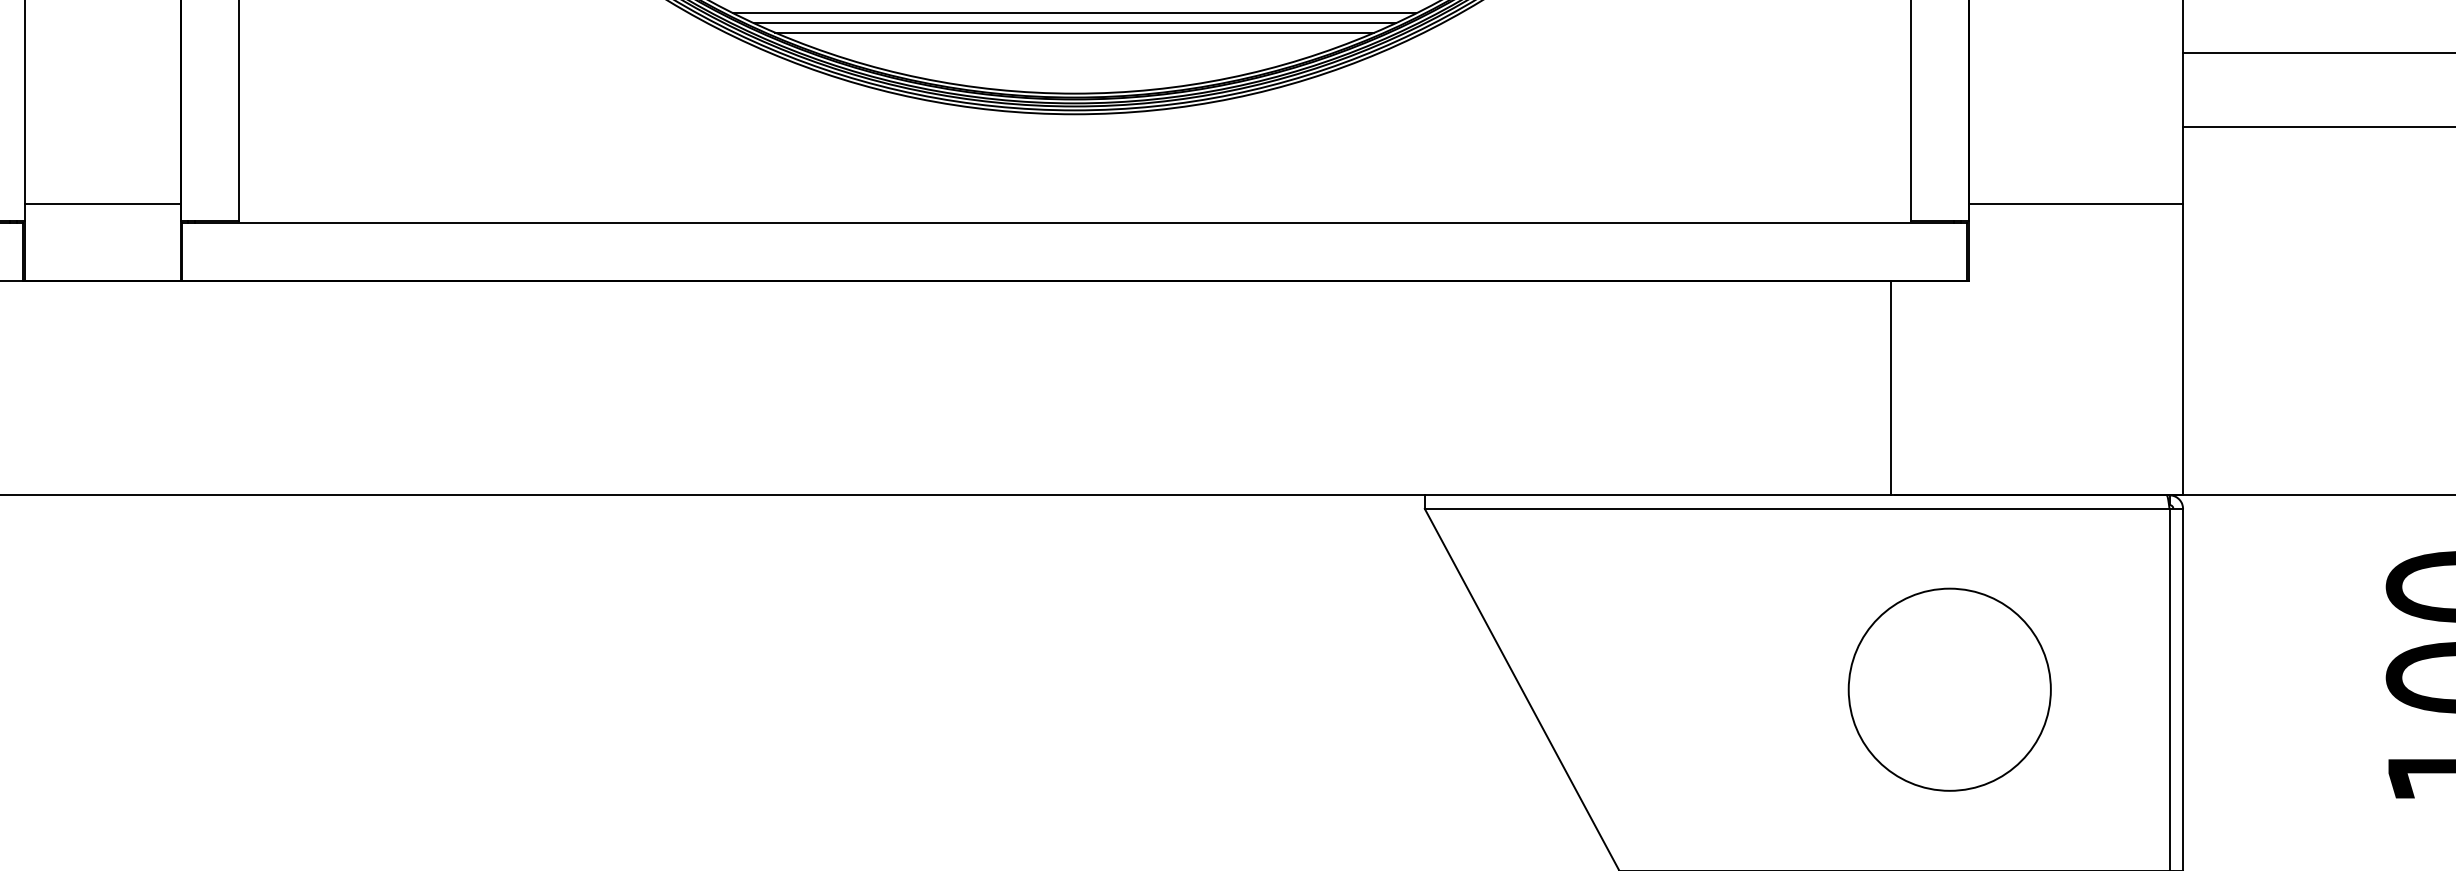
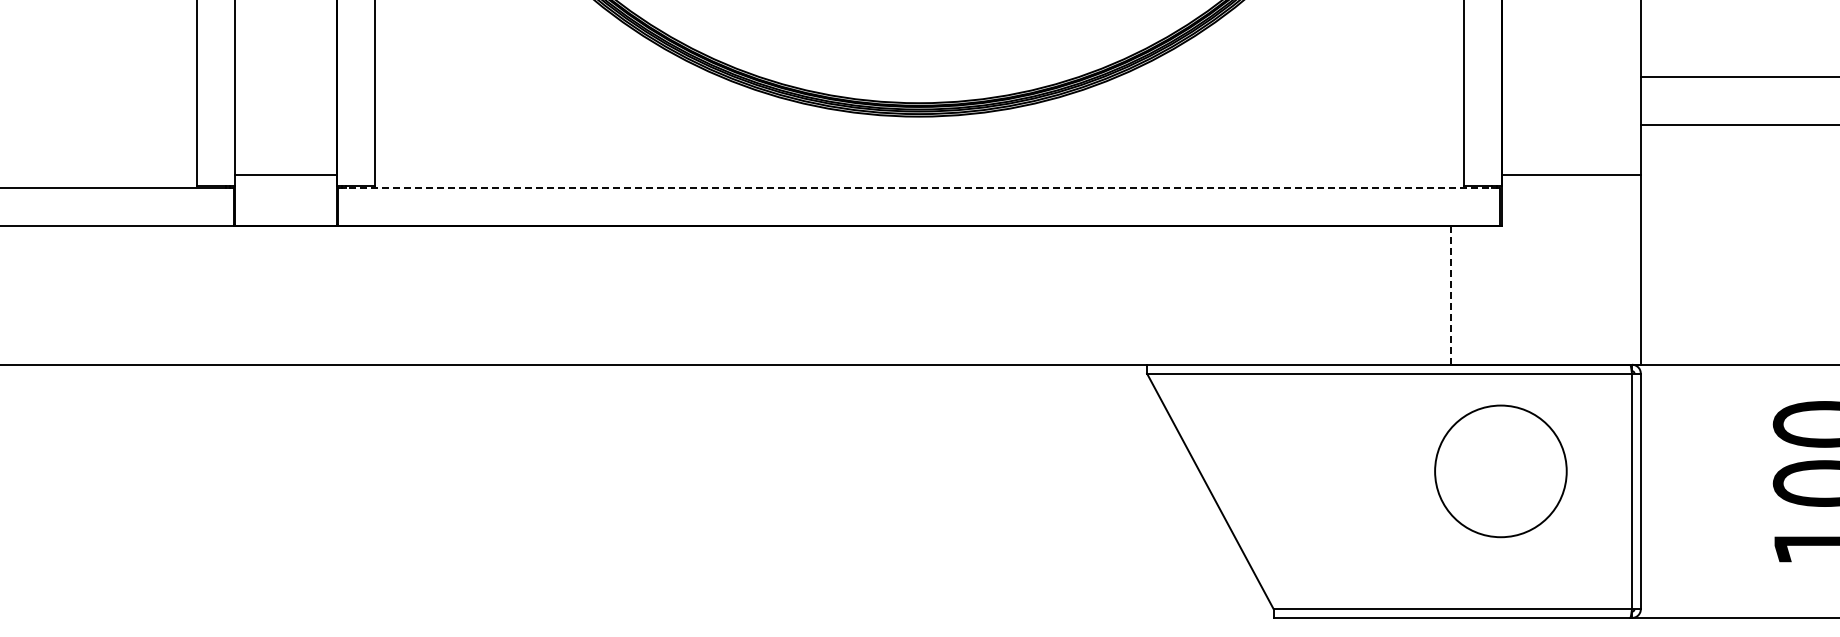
line: (1073, 12) -> (918, 50), removed
line: (1073, 23) -> (918, 57), removed
line: (1075, 32) -> (919, 63), removed
line: (1073, 223) -> (918, 187), solid -> dashed
line: (1890, 388) -> (1450, 295), solid -> dashed
circle: (1949, 689) -> (1500, 471), moved

